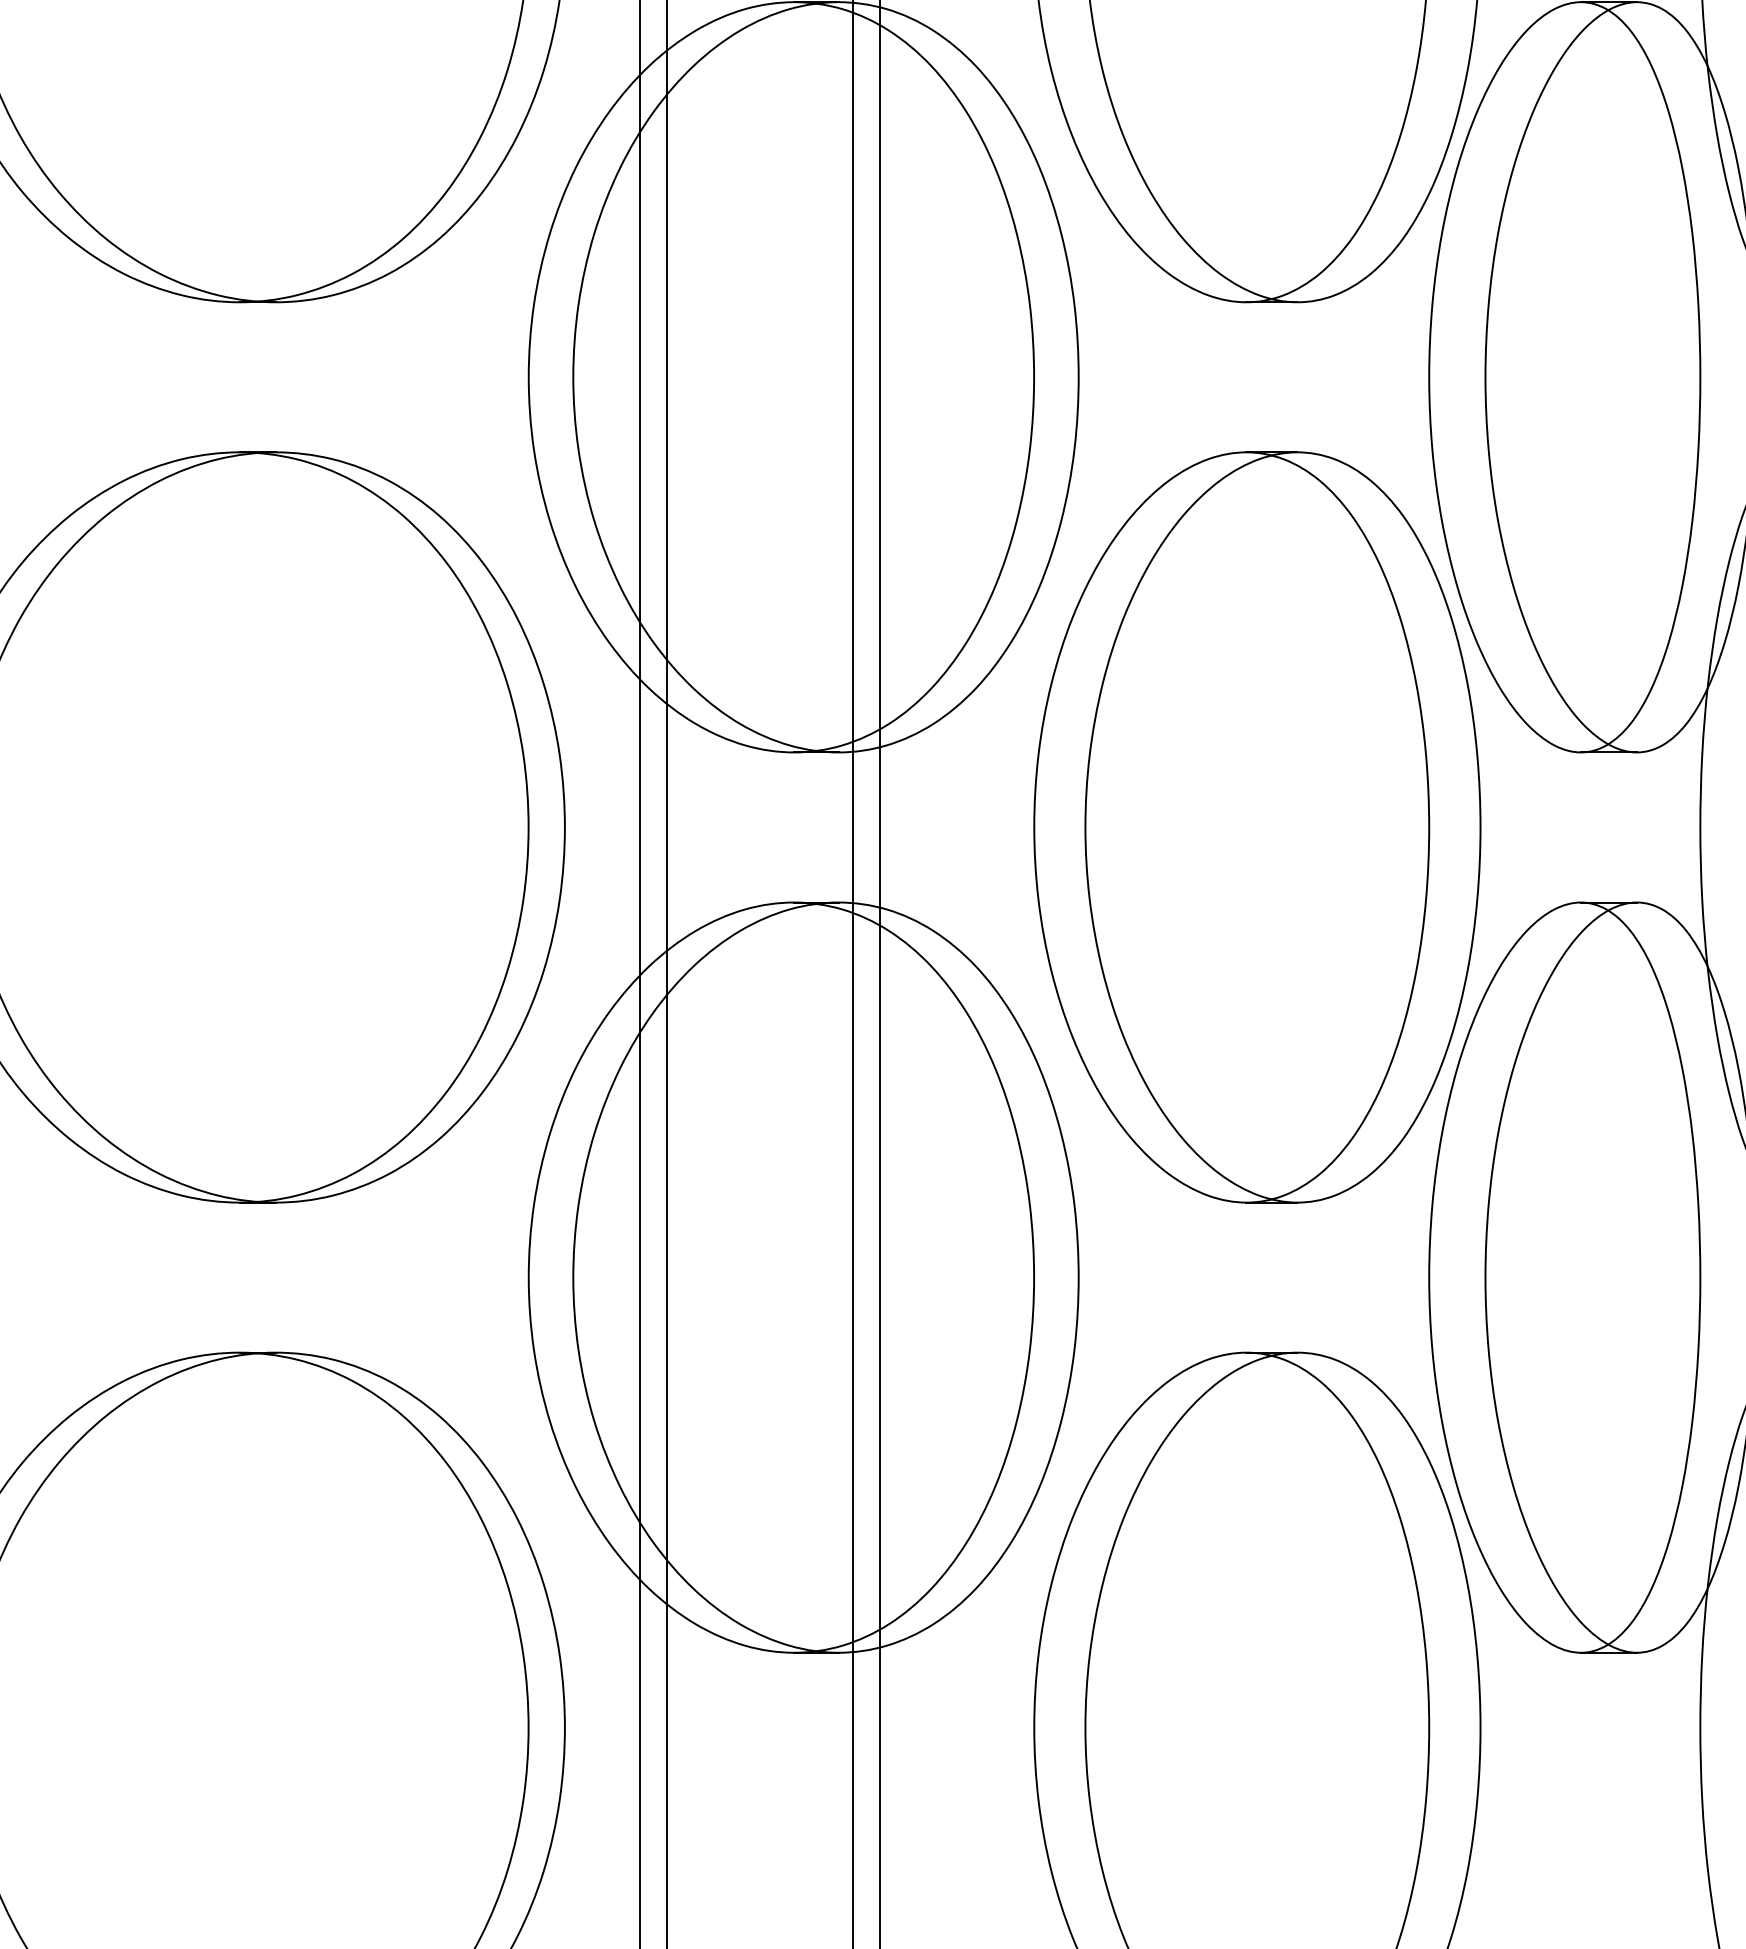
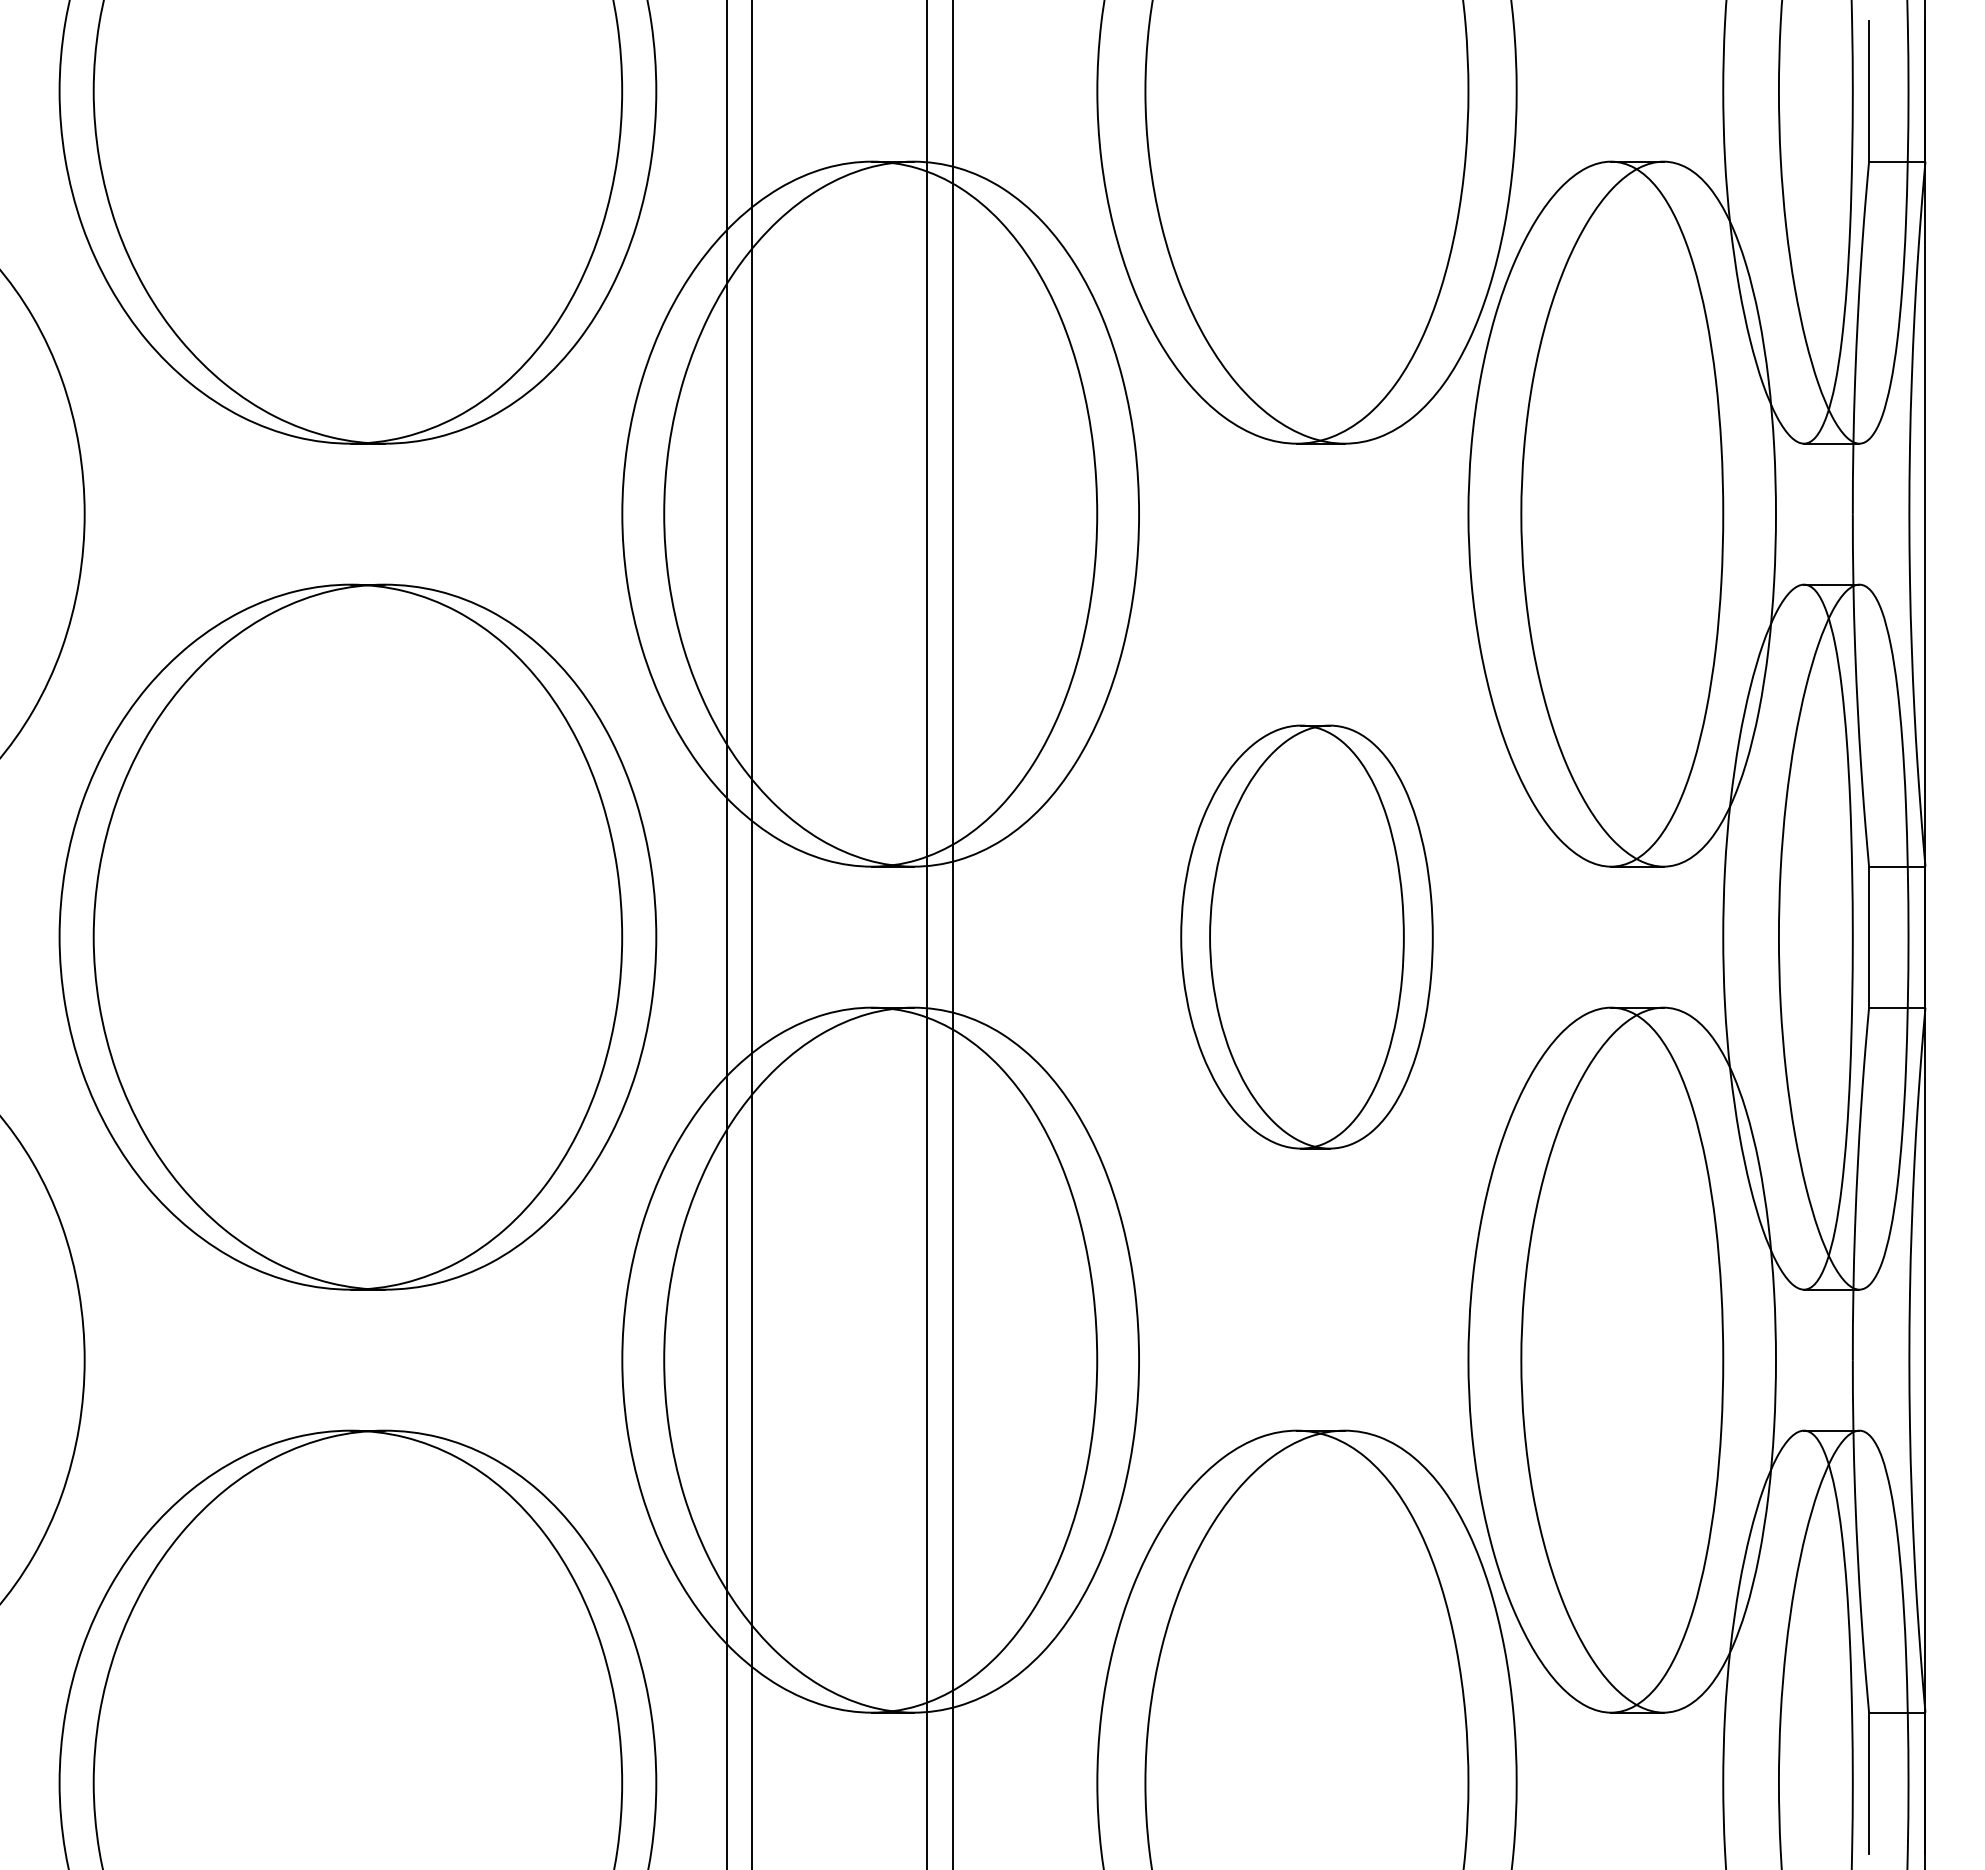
part: (1256, 826) -> (1306, 936), size x0.6

